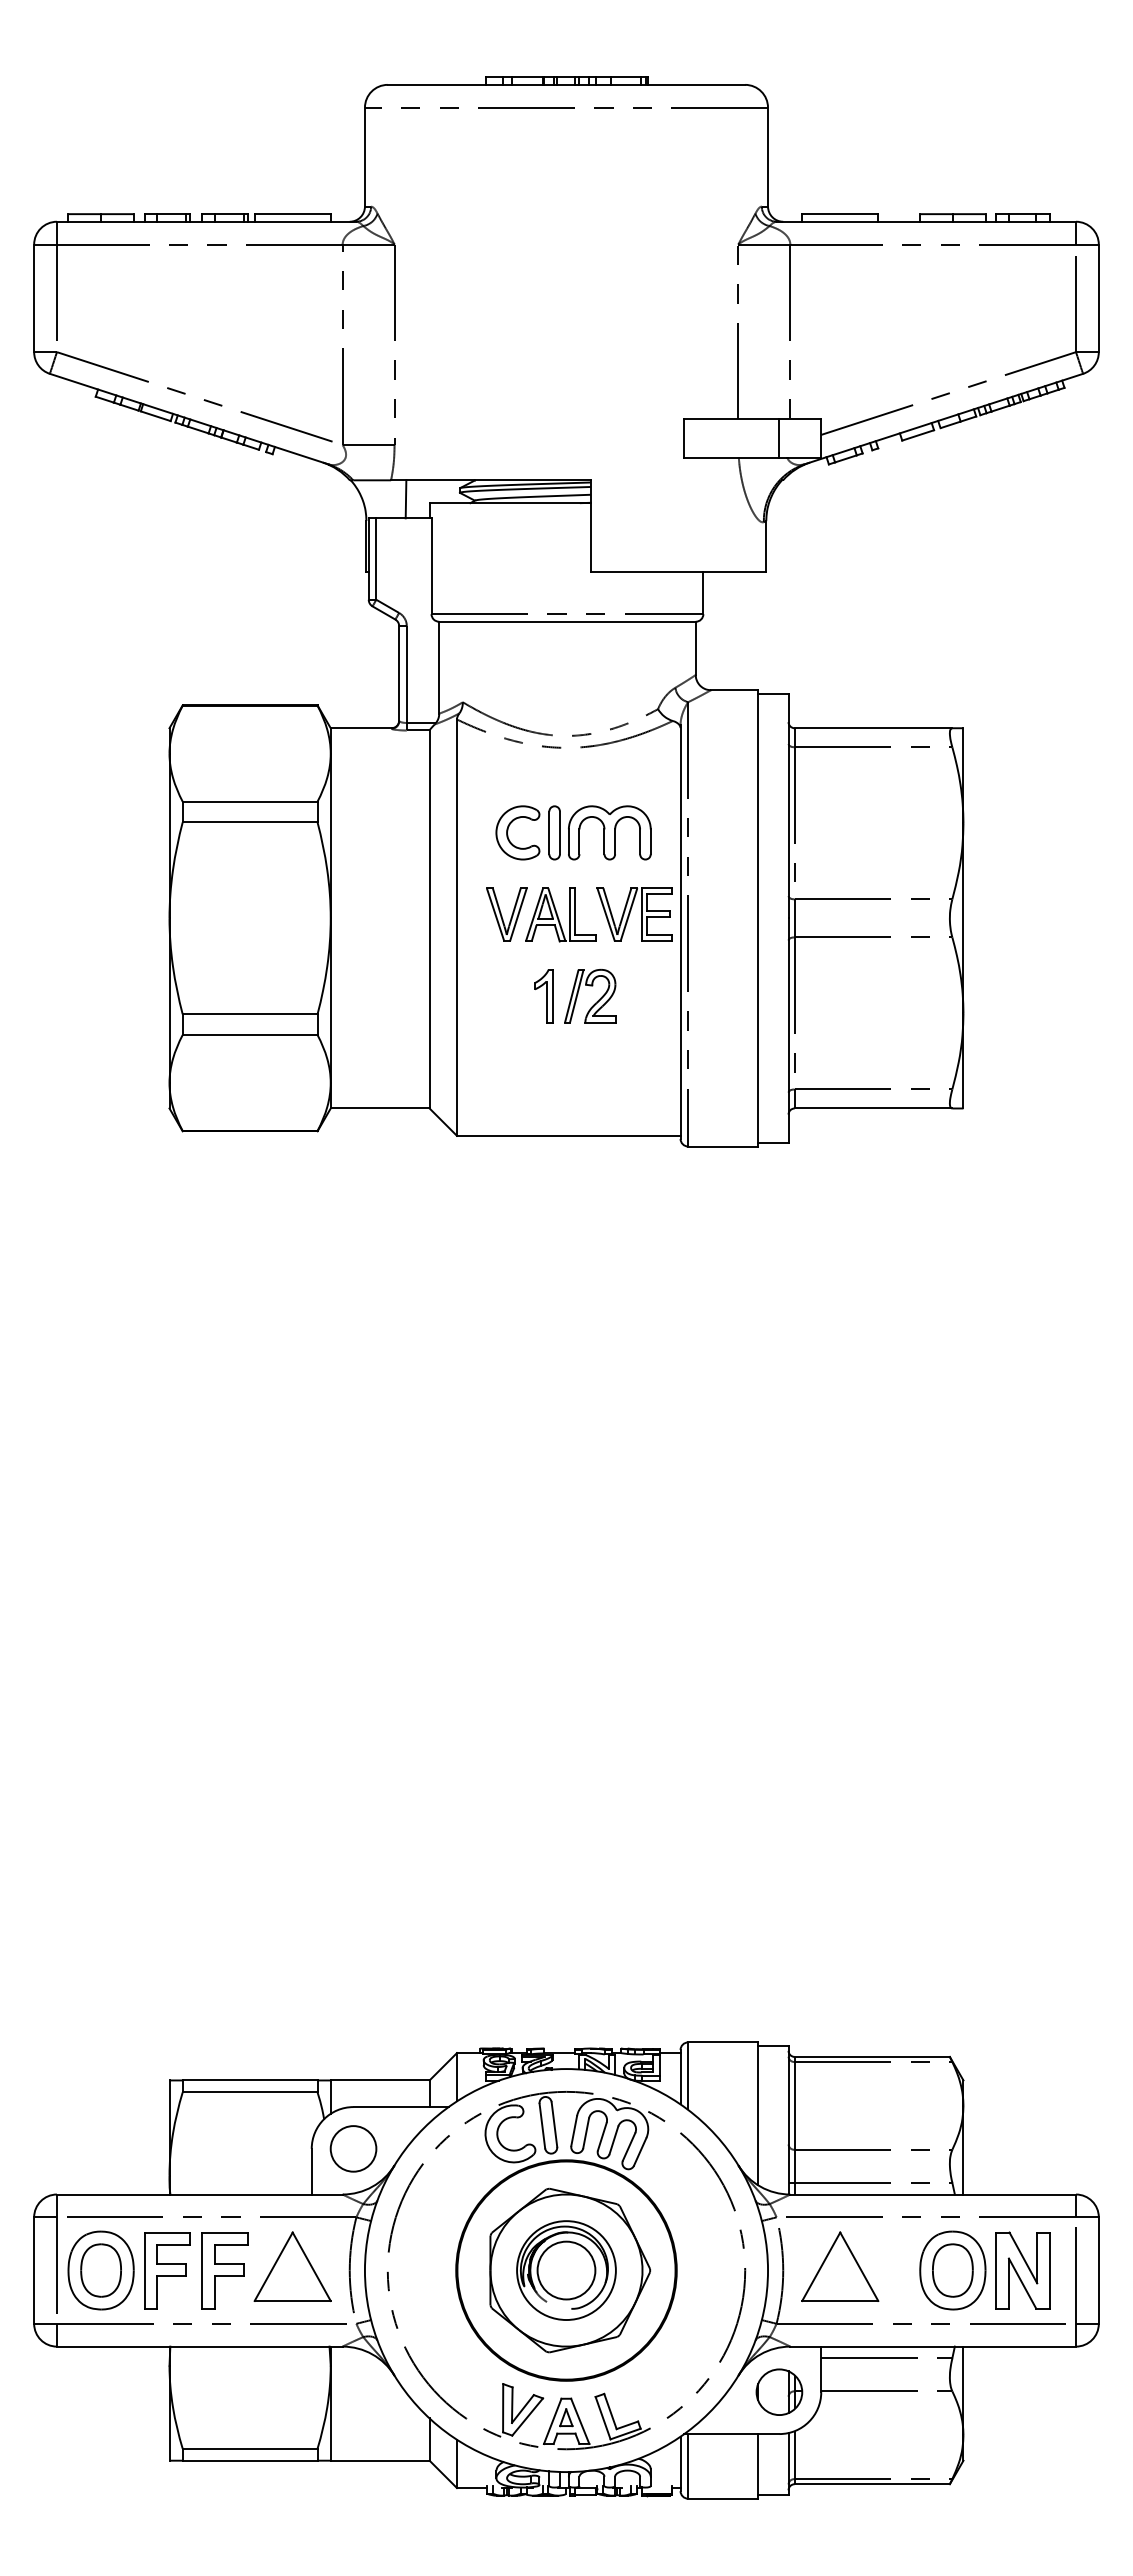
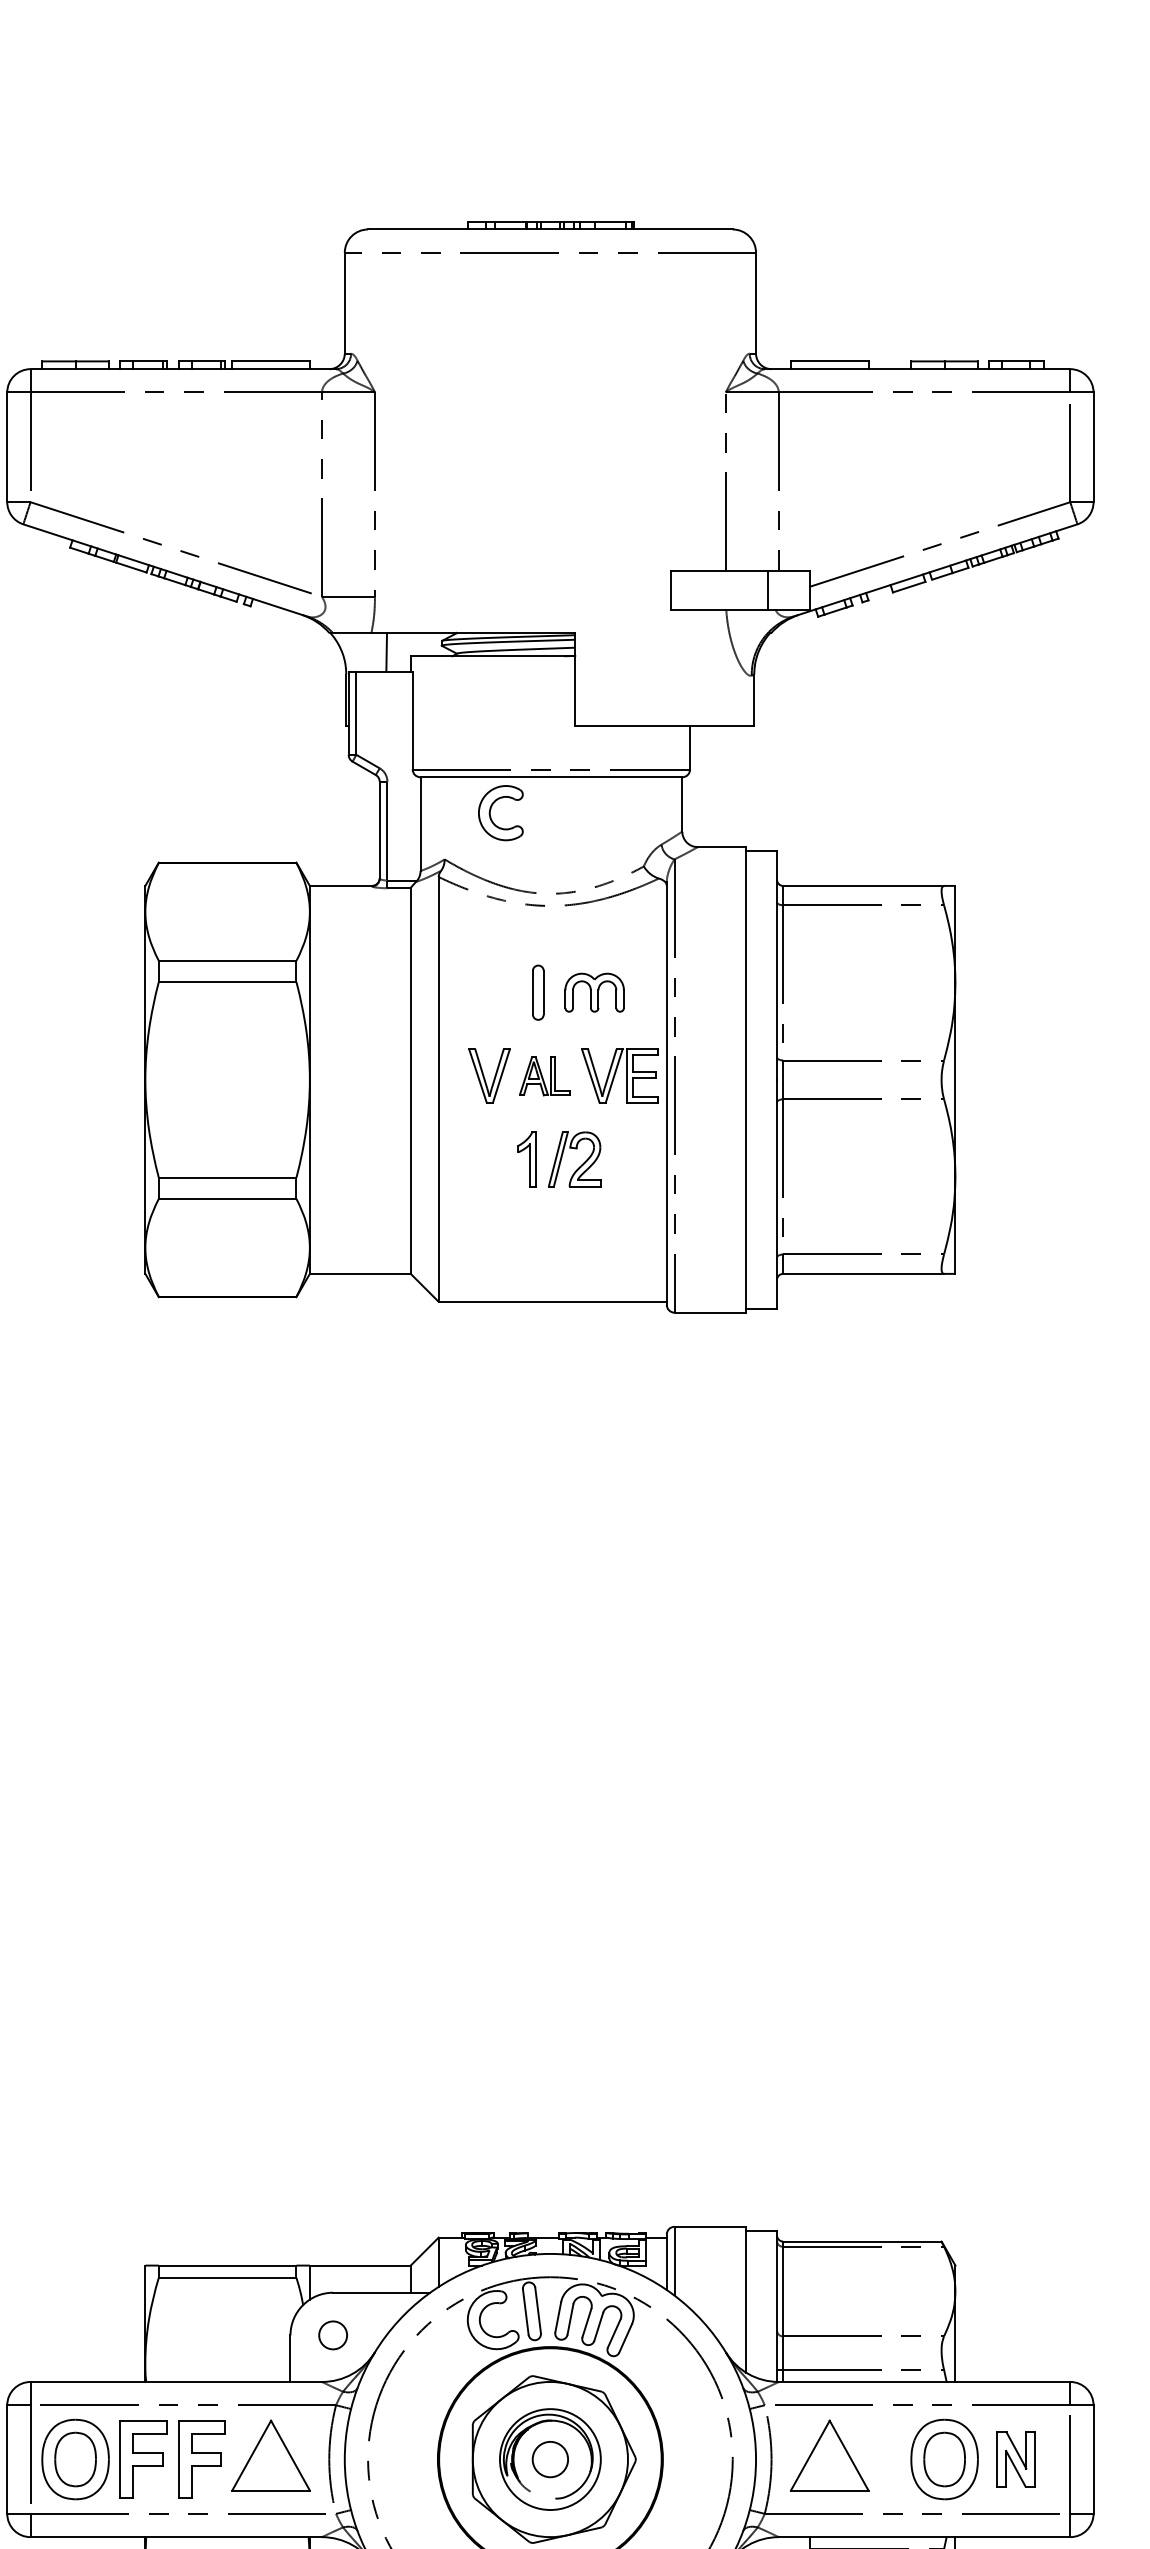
part: (508, 830) -> (491, 810), moved
part: (609, 832) -> (594, 992), size x0.7
part: (560, 914) -> (544, 1075), size x0.7
circle: (353, 2148) -> (333, 2335), size x0.6
circle: (566, 2270) -> (550, 2459), size x0.6
part: (1022, 2270) -> (1015, 2459), size x0.7

